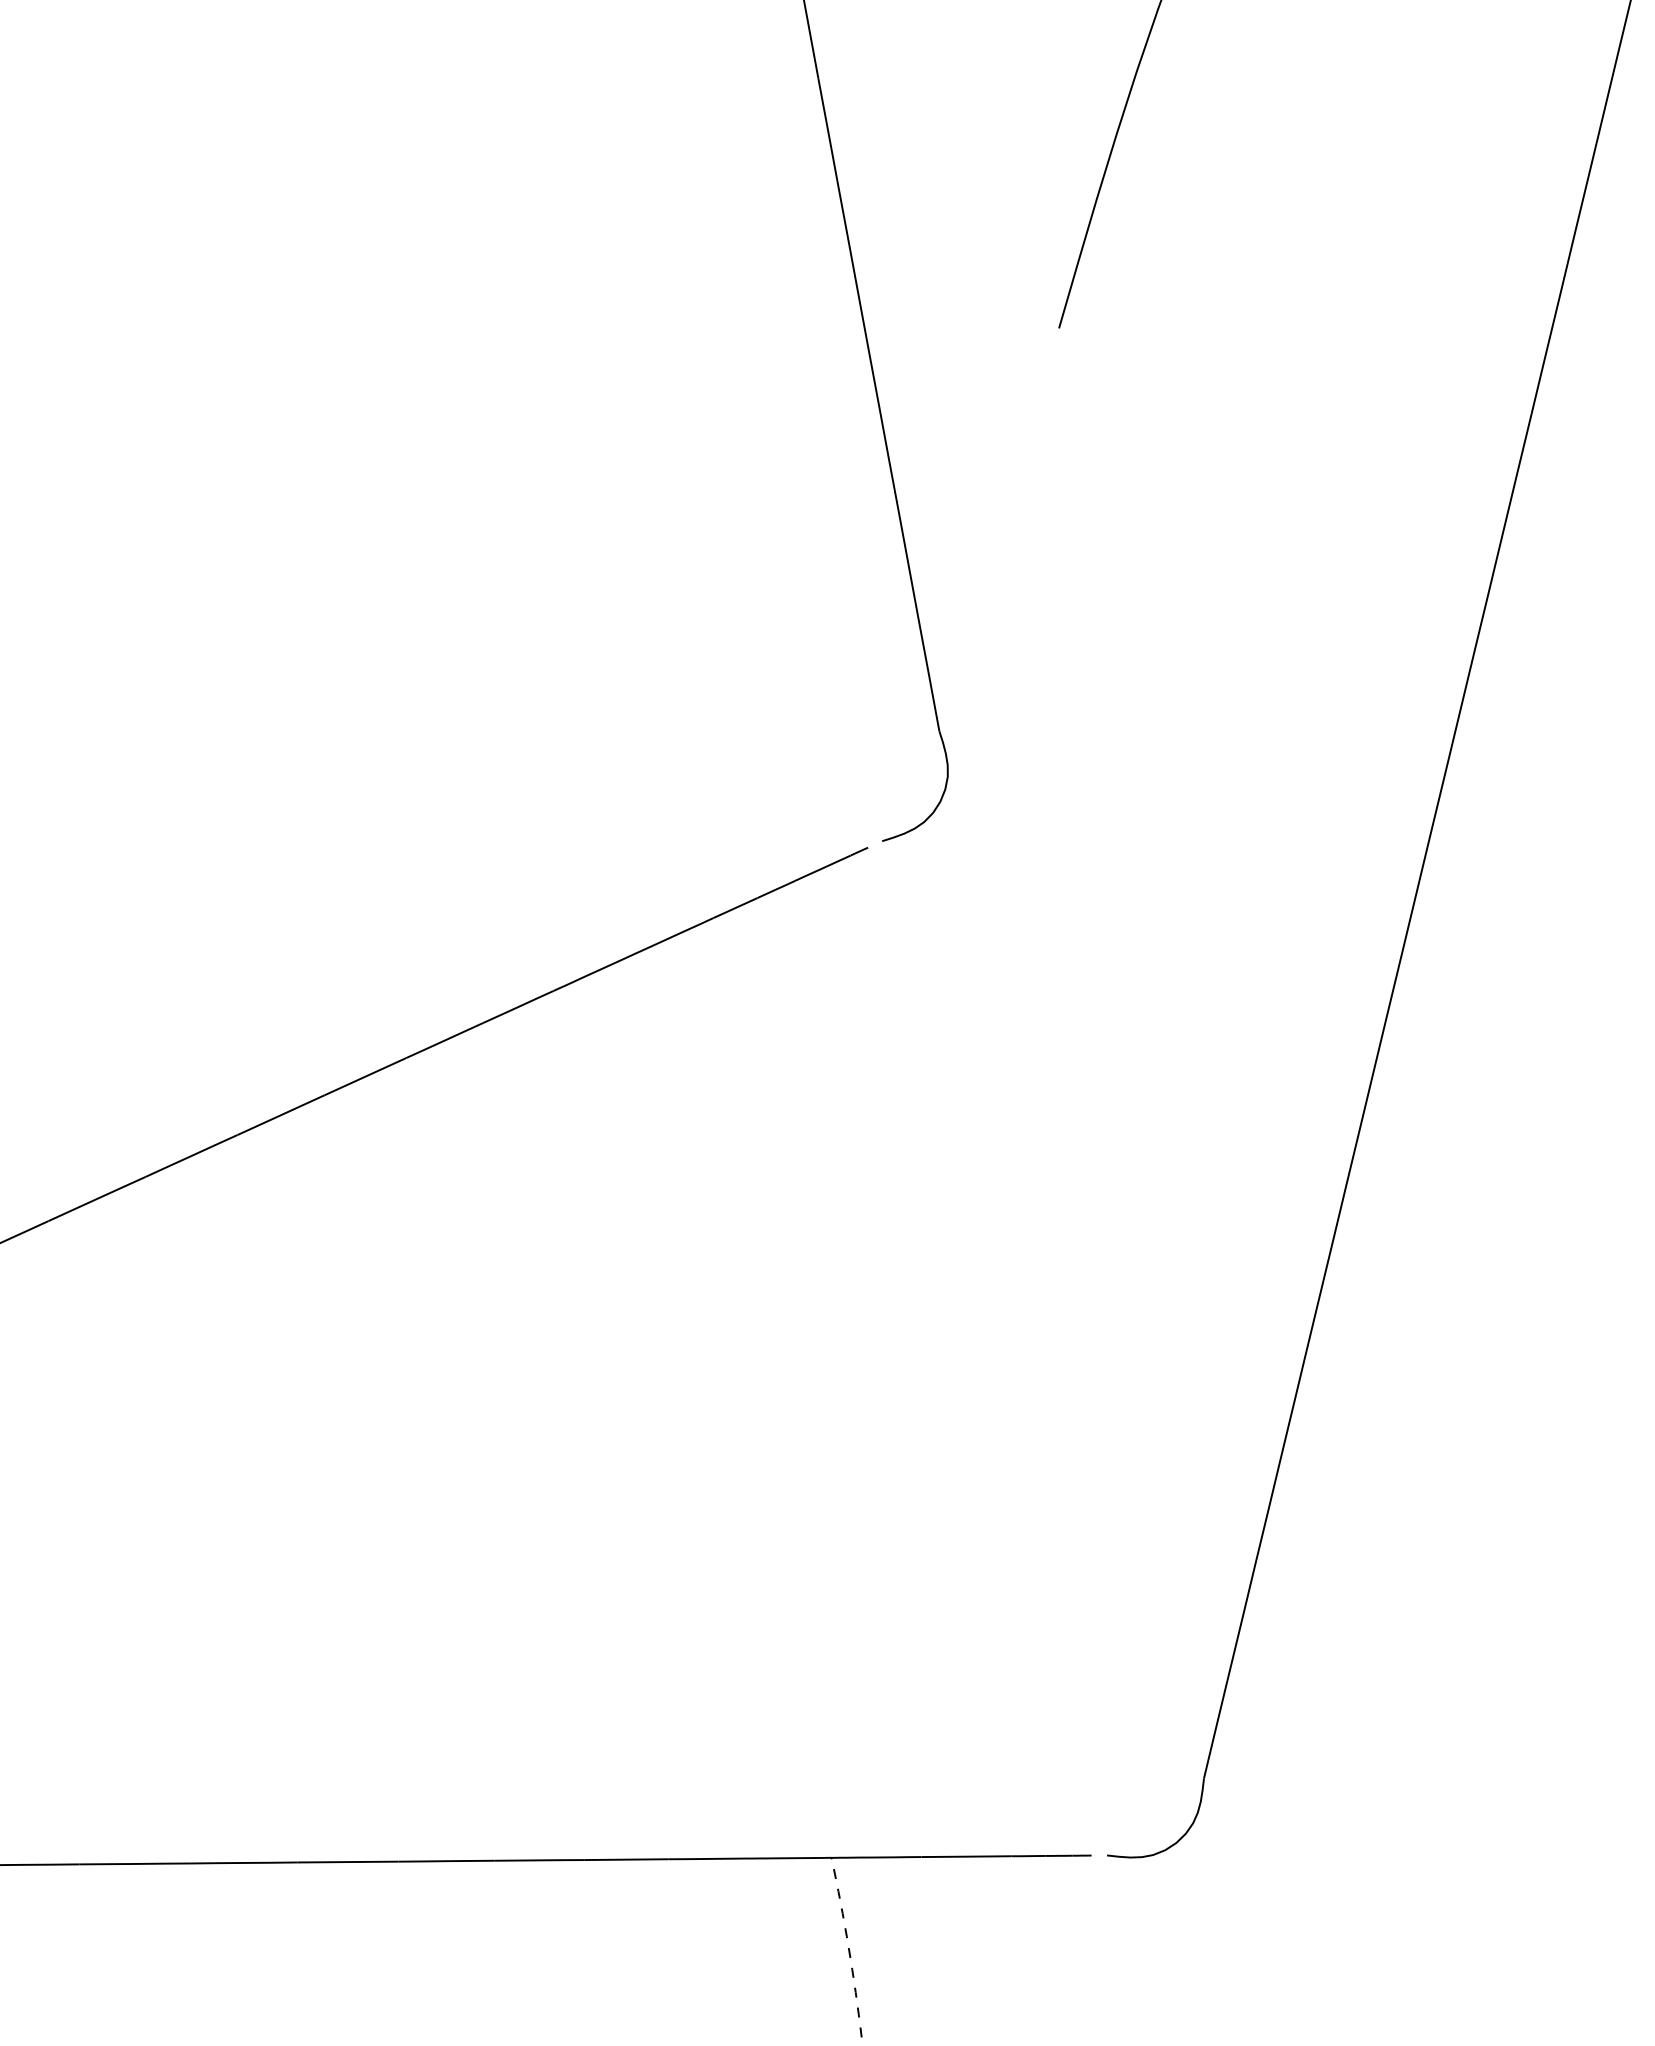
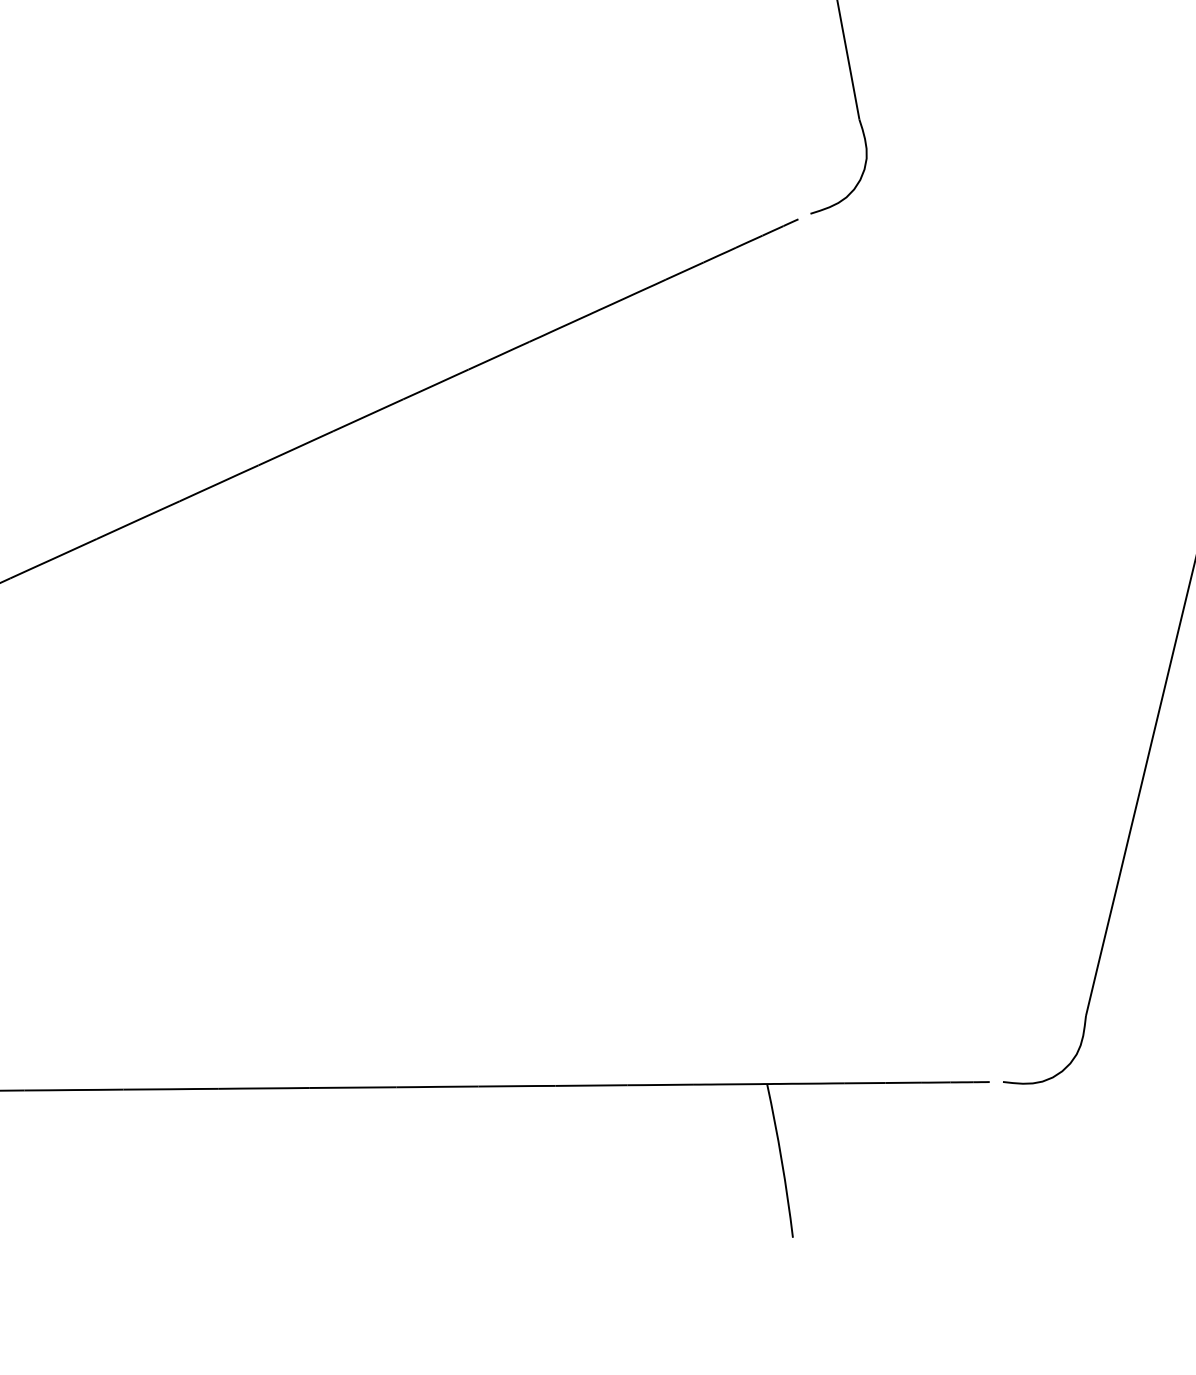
arc: (848, 1947) -> (781, 1160), dashed -> solid

